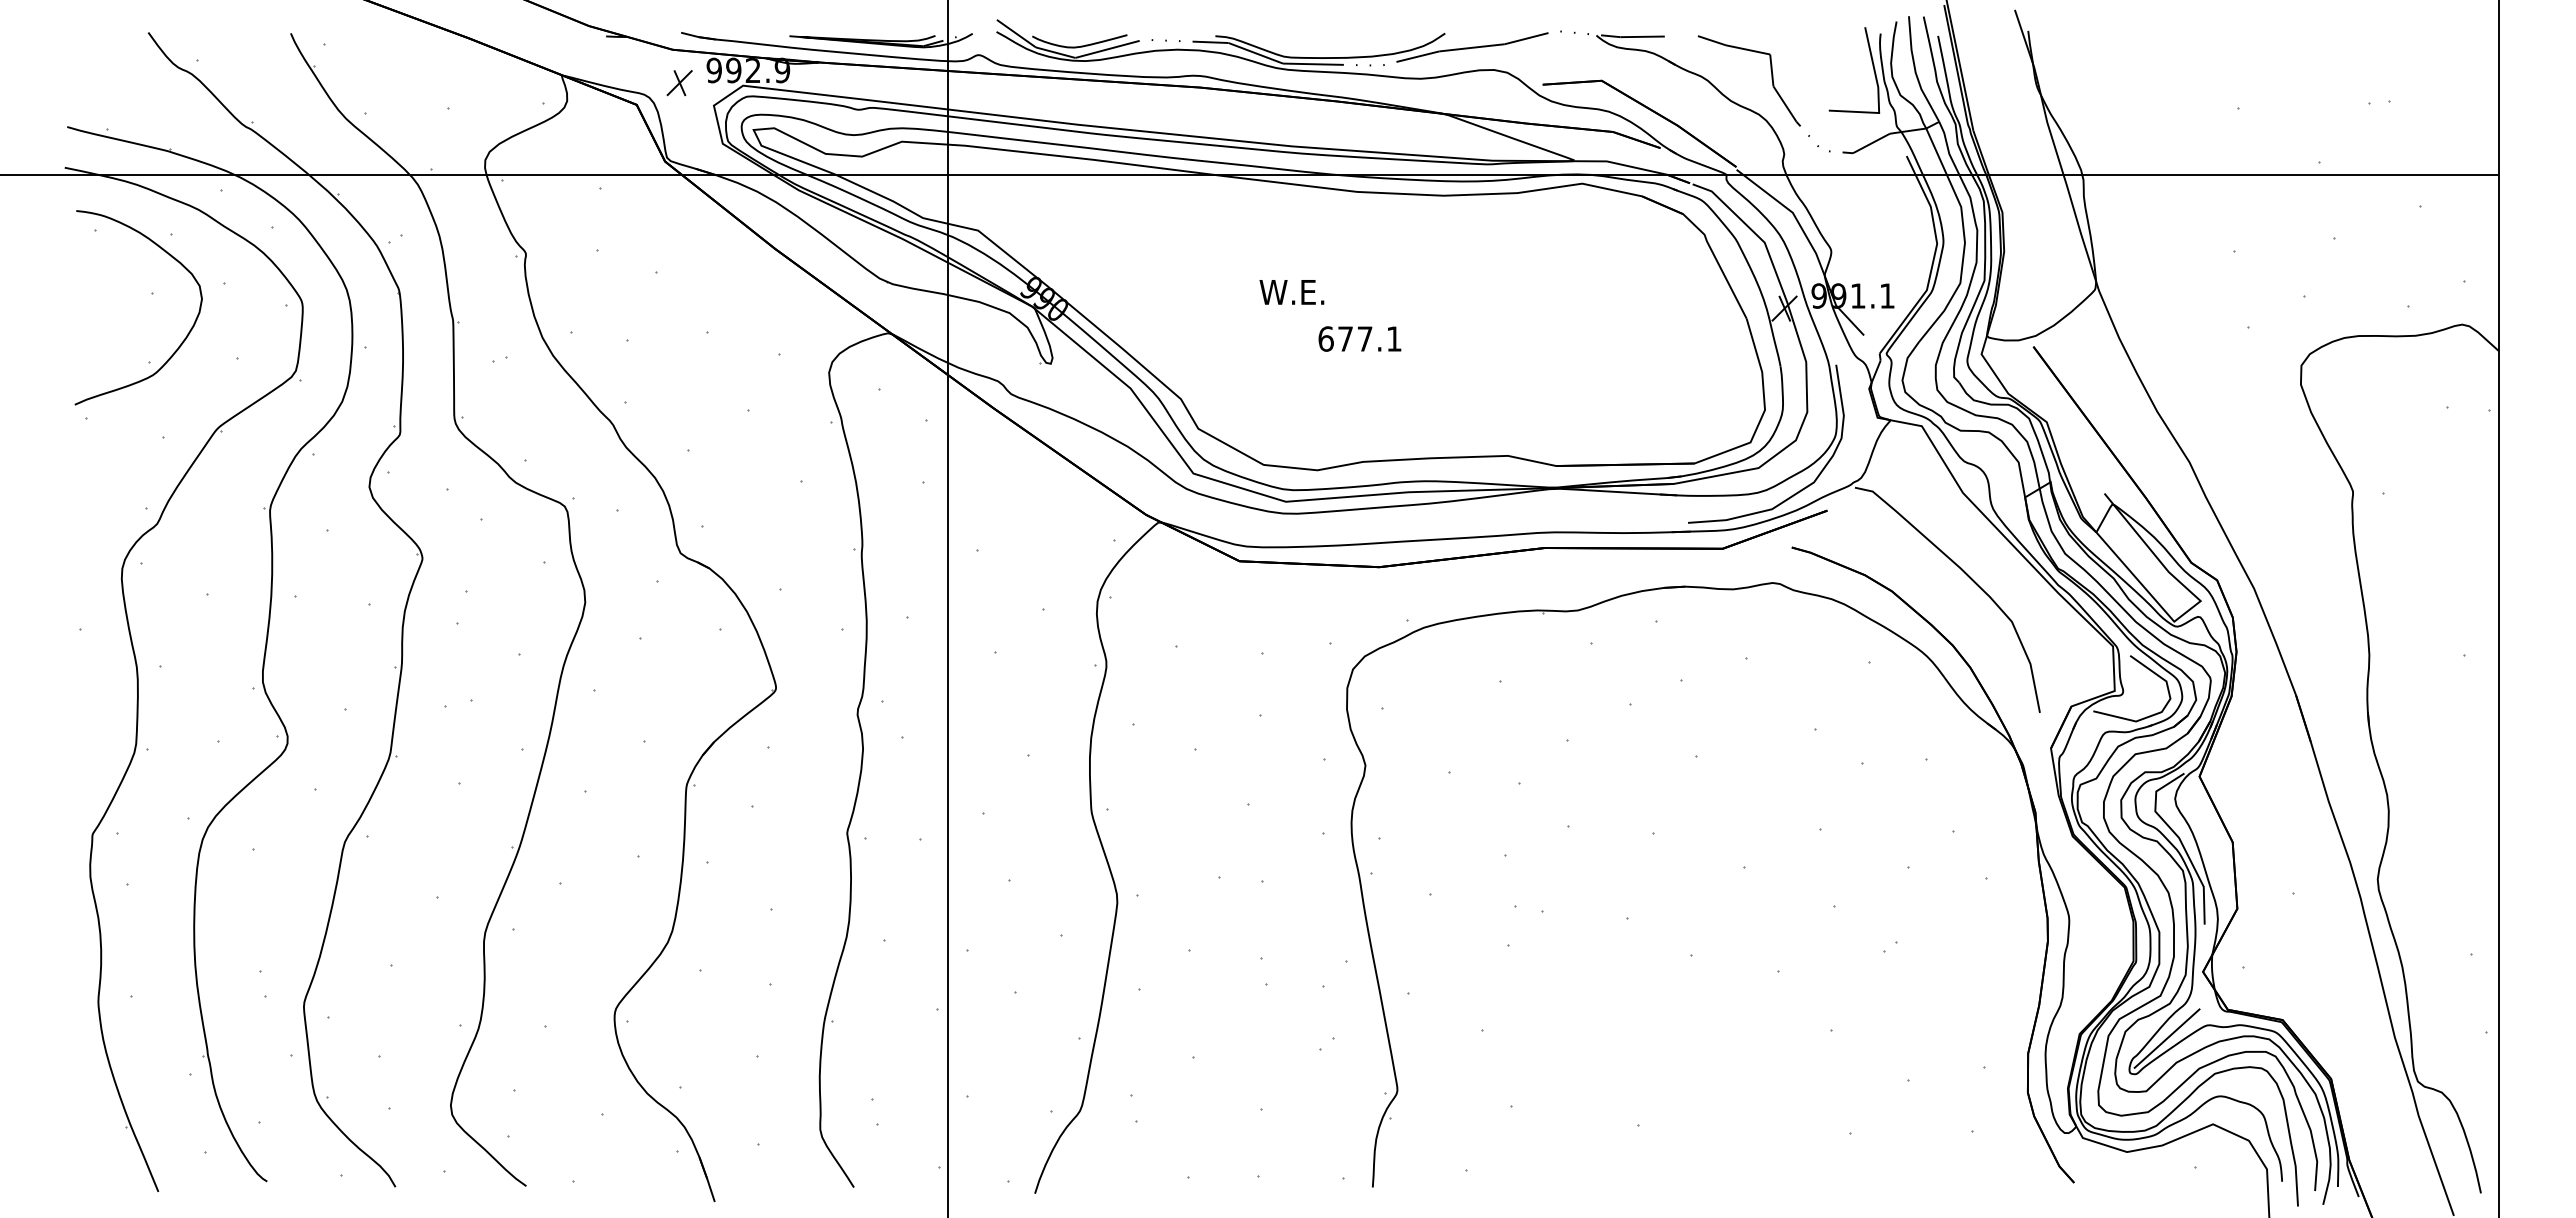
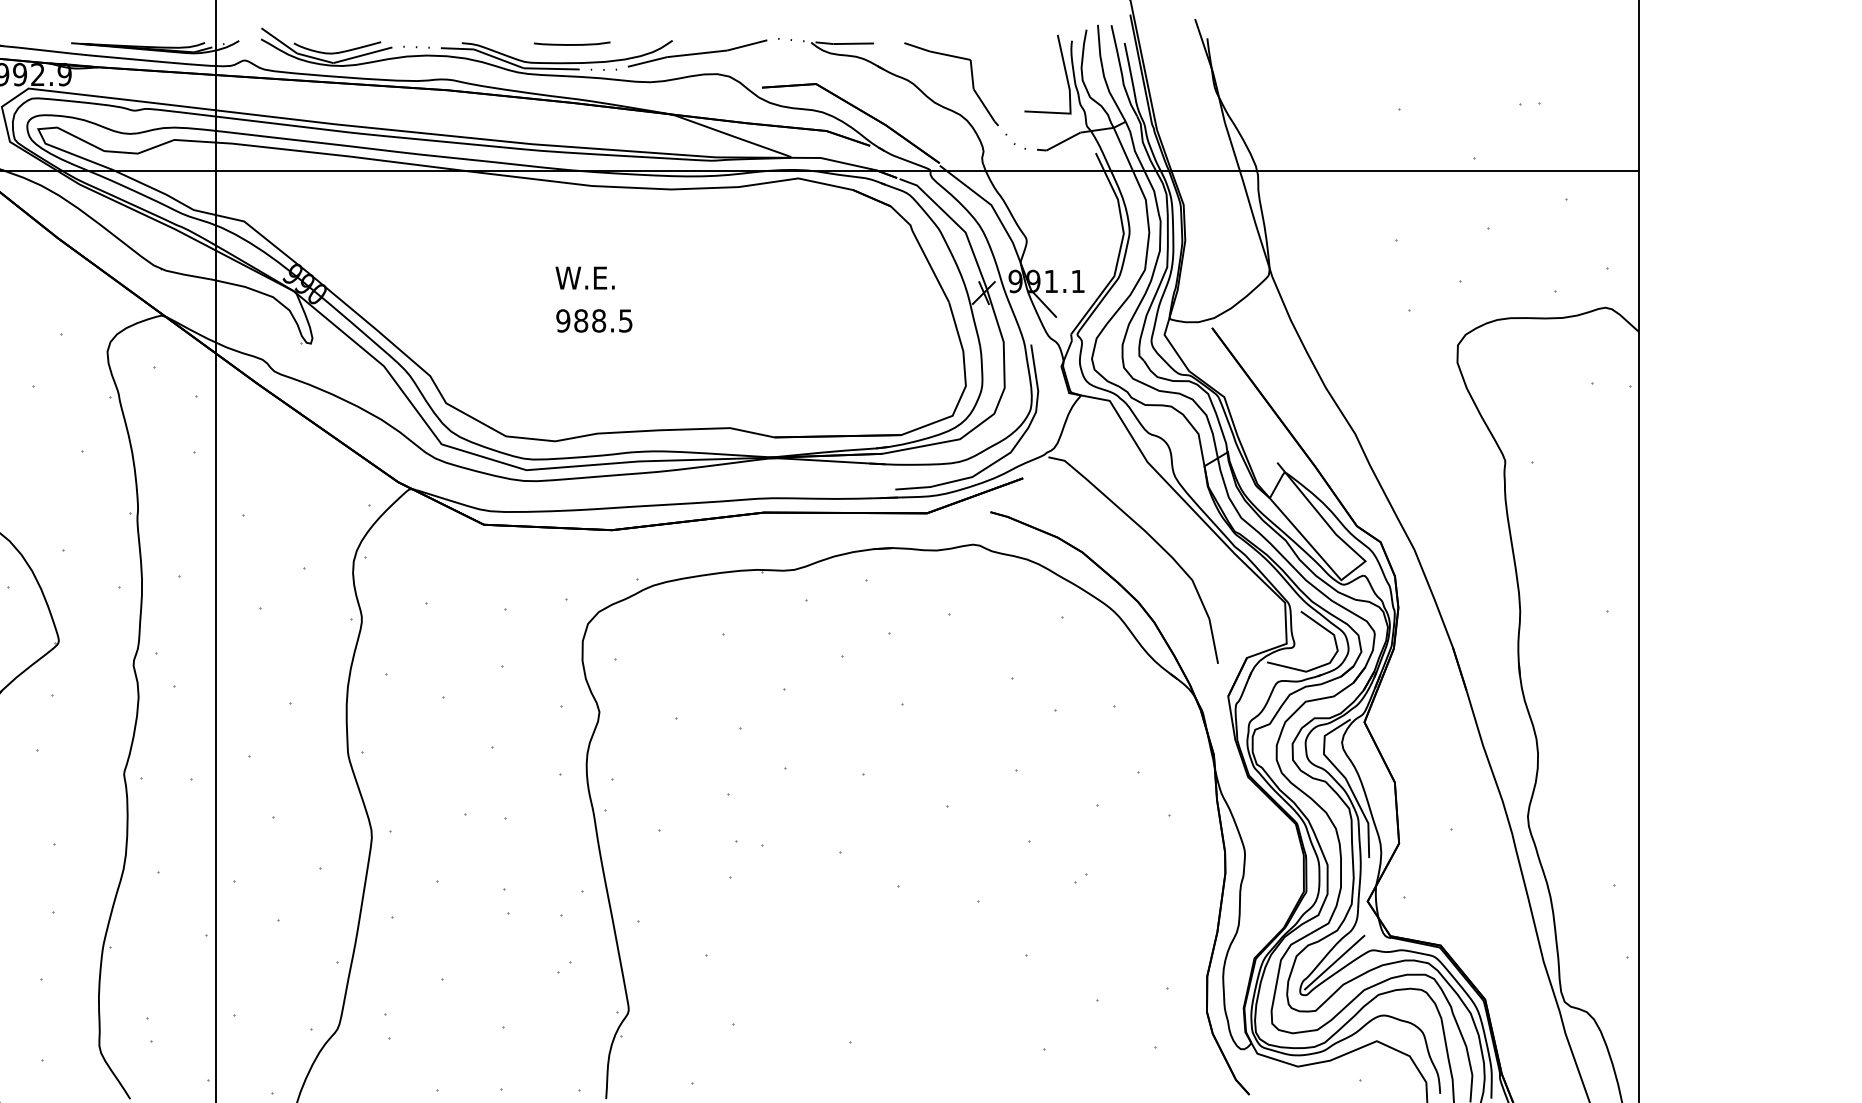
curve: (1335, 37) -> (571, 44), added
text: (1291, 292) -> (584, 278), moved
text: (1359, 338) -> (593, 320), 677.1 -> 988.5

